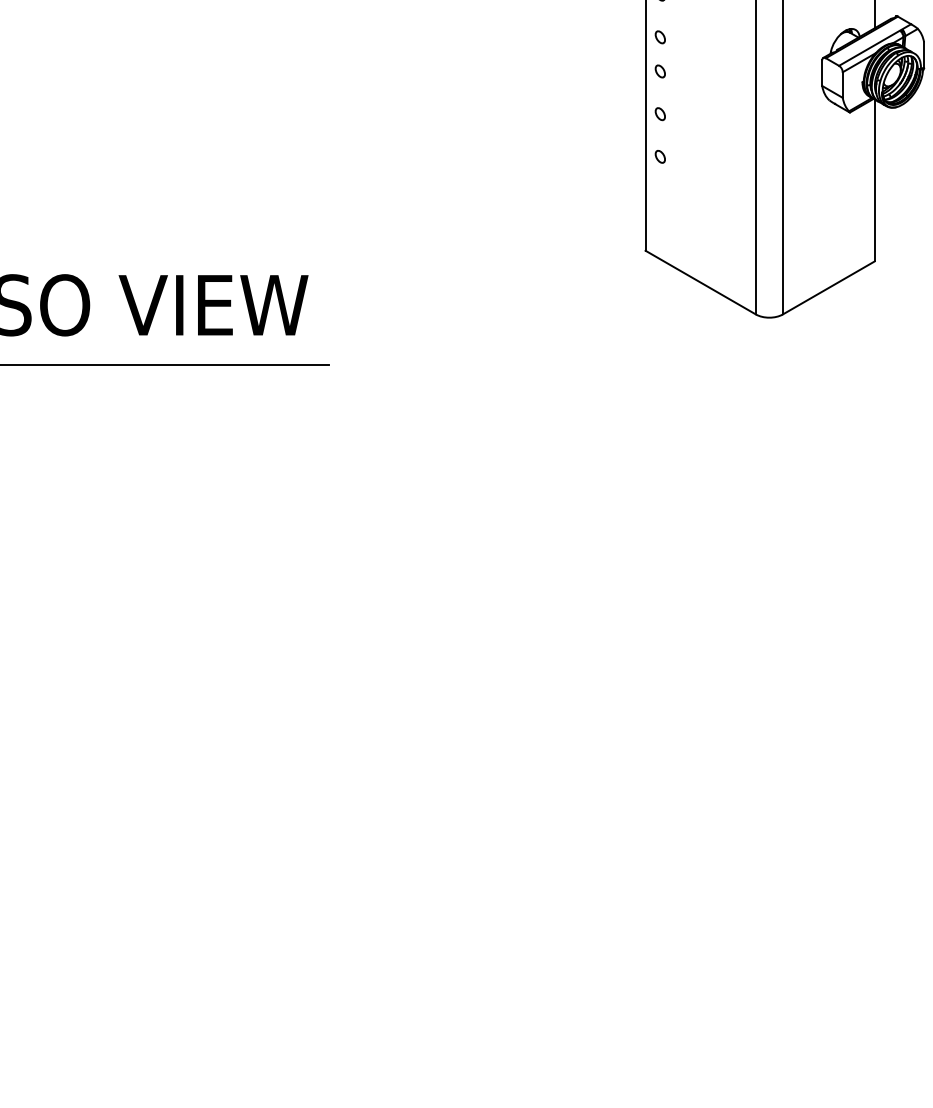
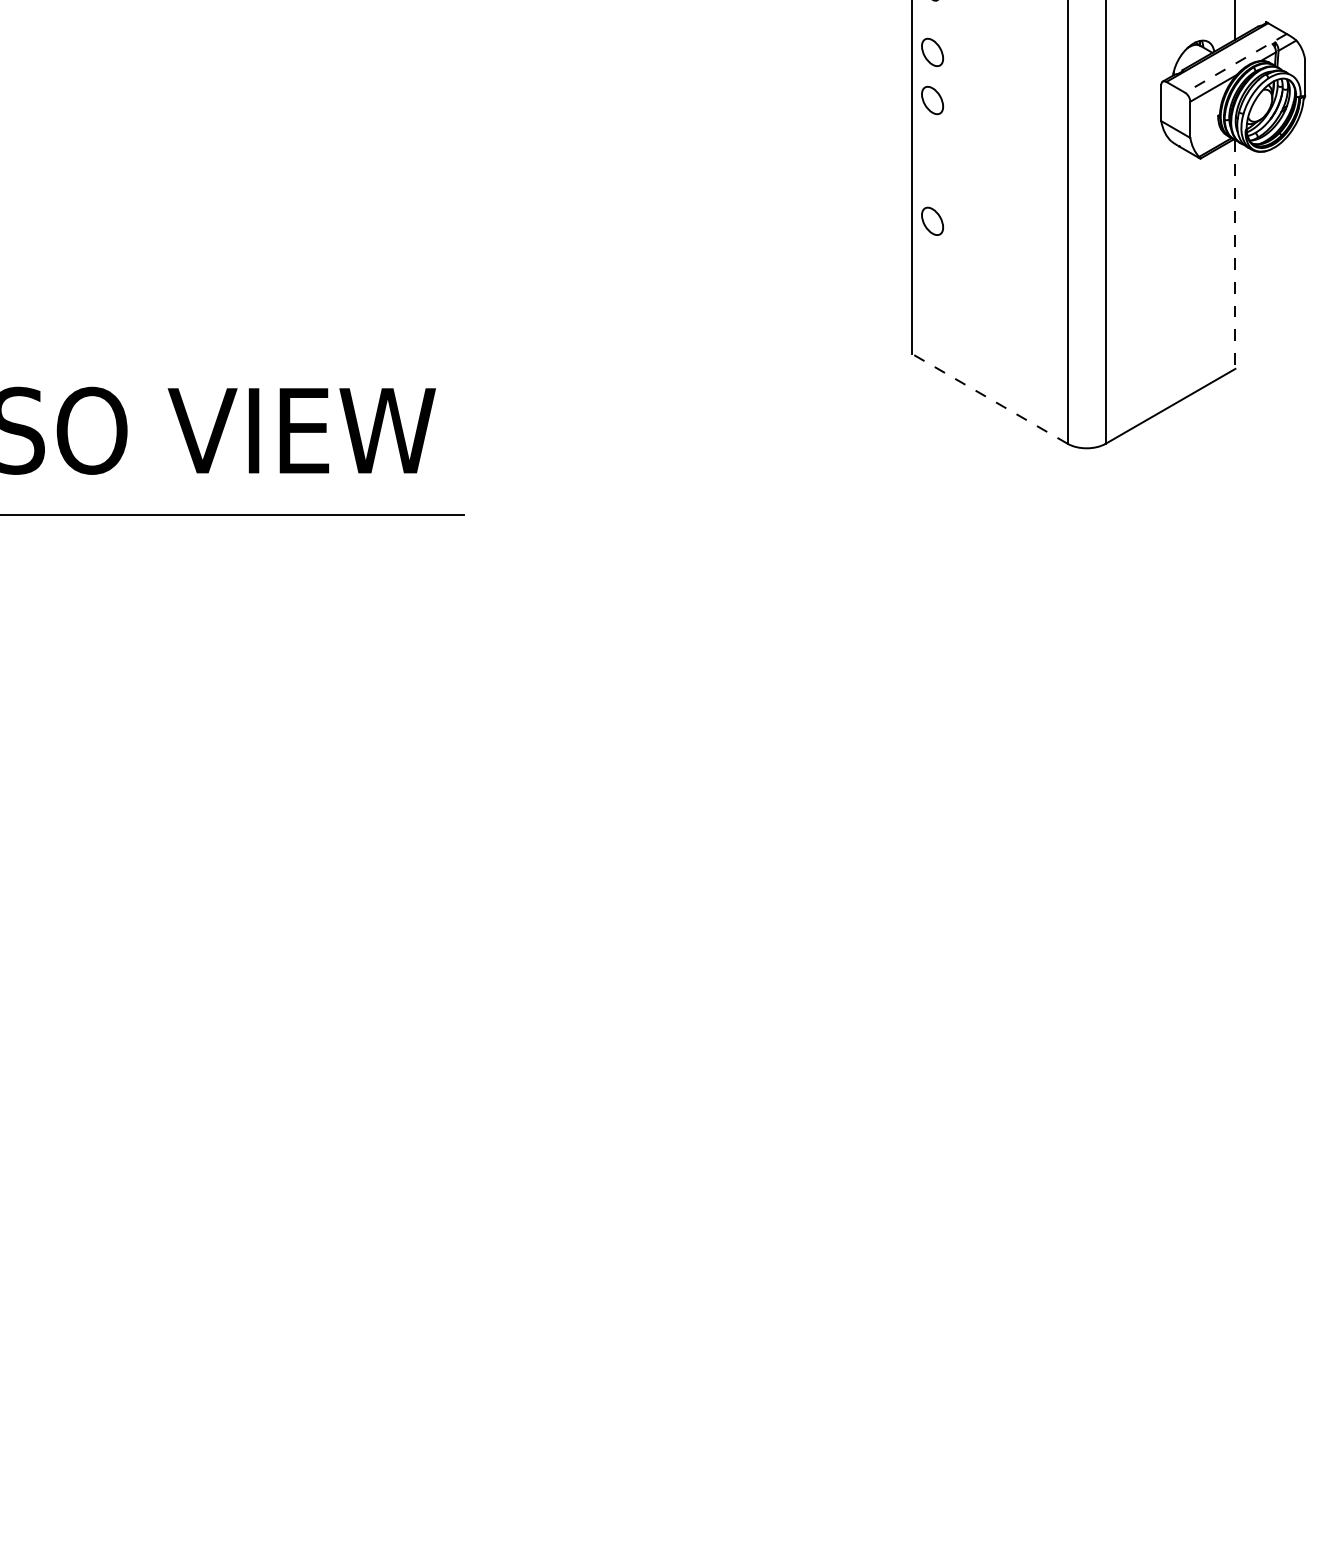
part: (660, 37) -> (932, 52), size x1.6
line: (874, 45) -> (1235, 63), solid -> dashed
part: (660, 71) -> (932, 100), size x1.6
part: (660, 113) -> (932, 160), removed
part: (660, 156) -> (932, 220), size x1.6
line: (874, 181) -> (1235, 255), solid -> dashed
line: (700, 282) -> (989, 398), solid -> dashed

